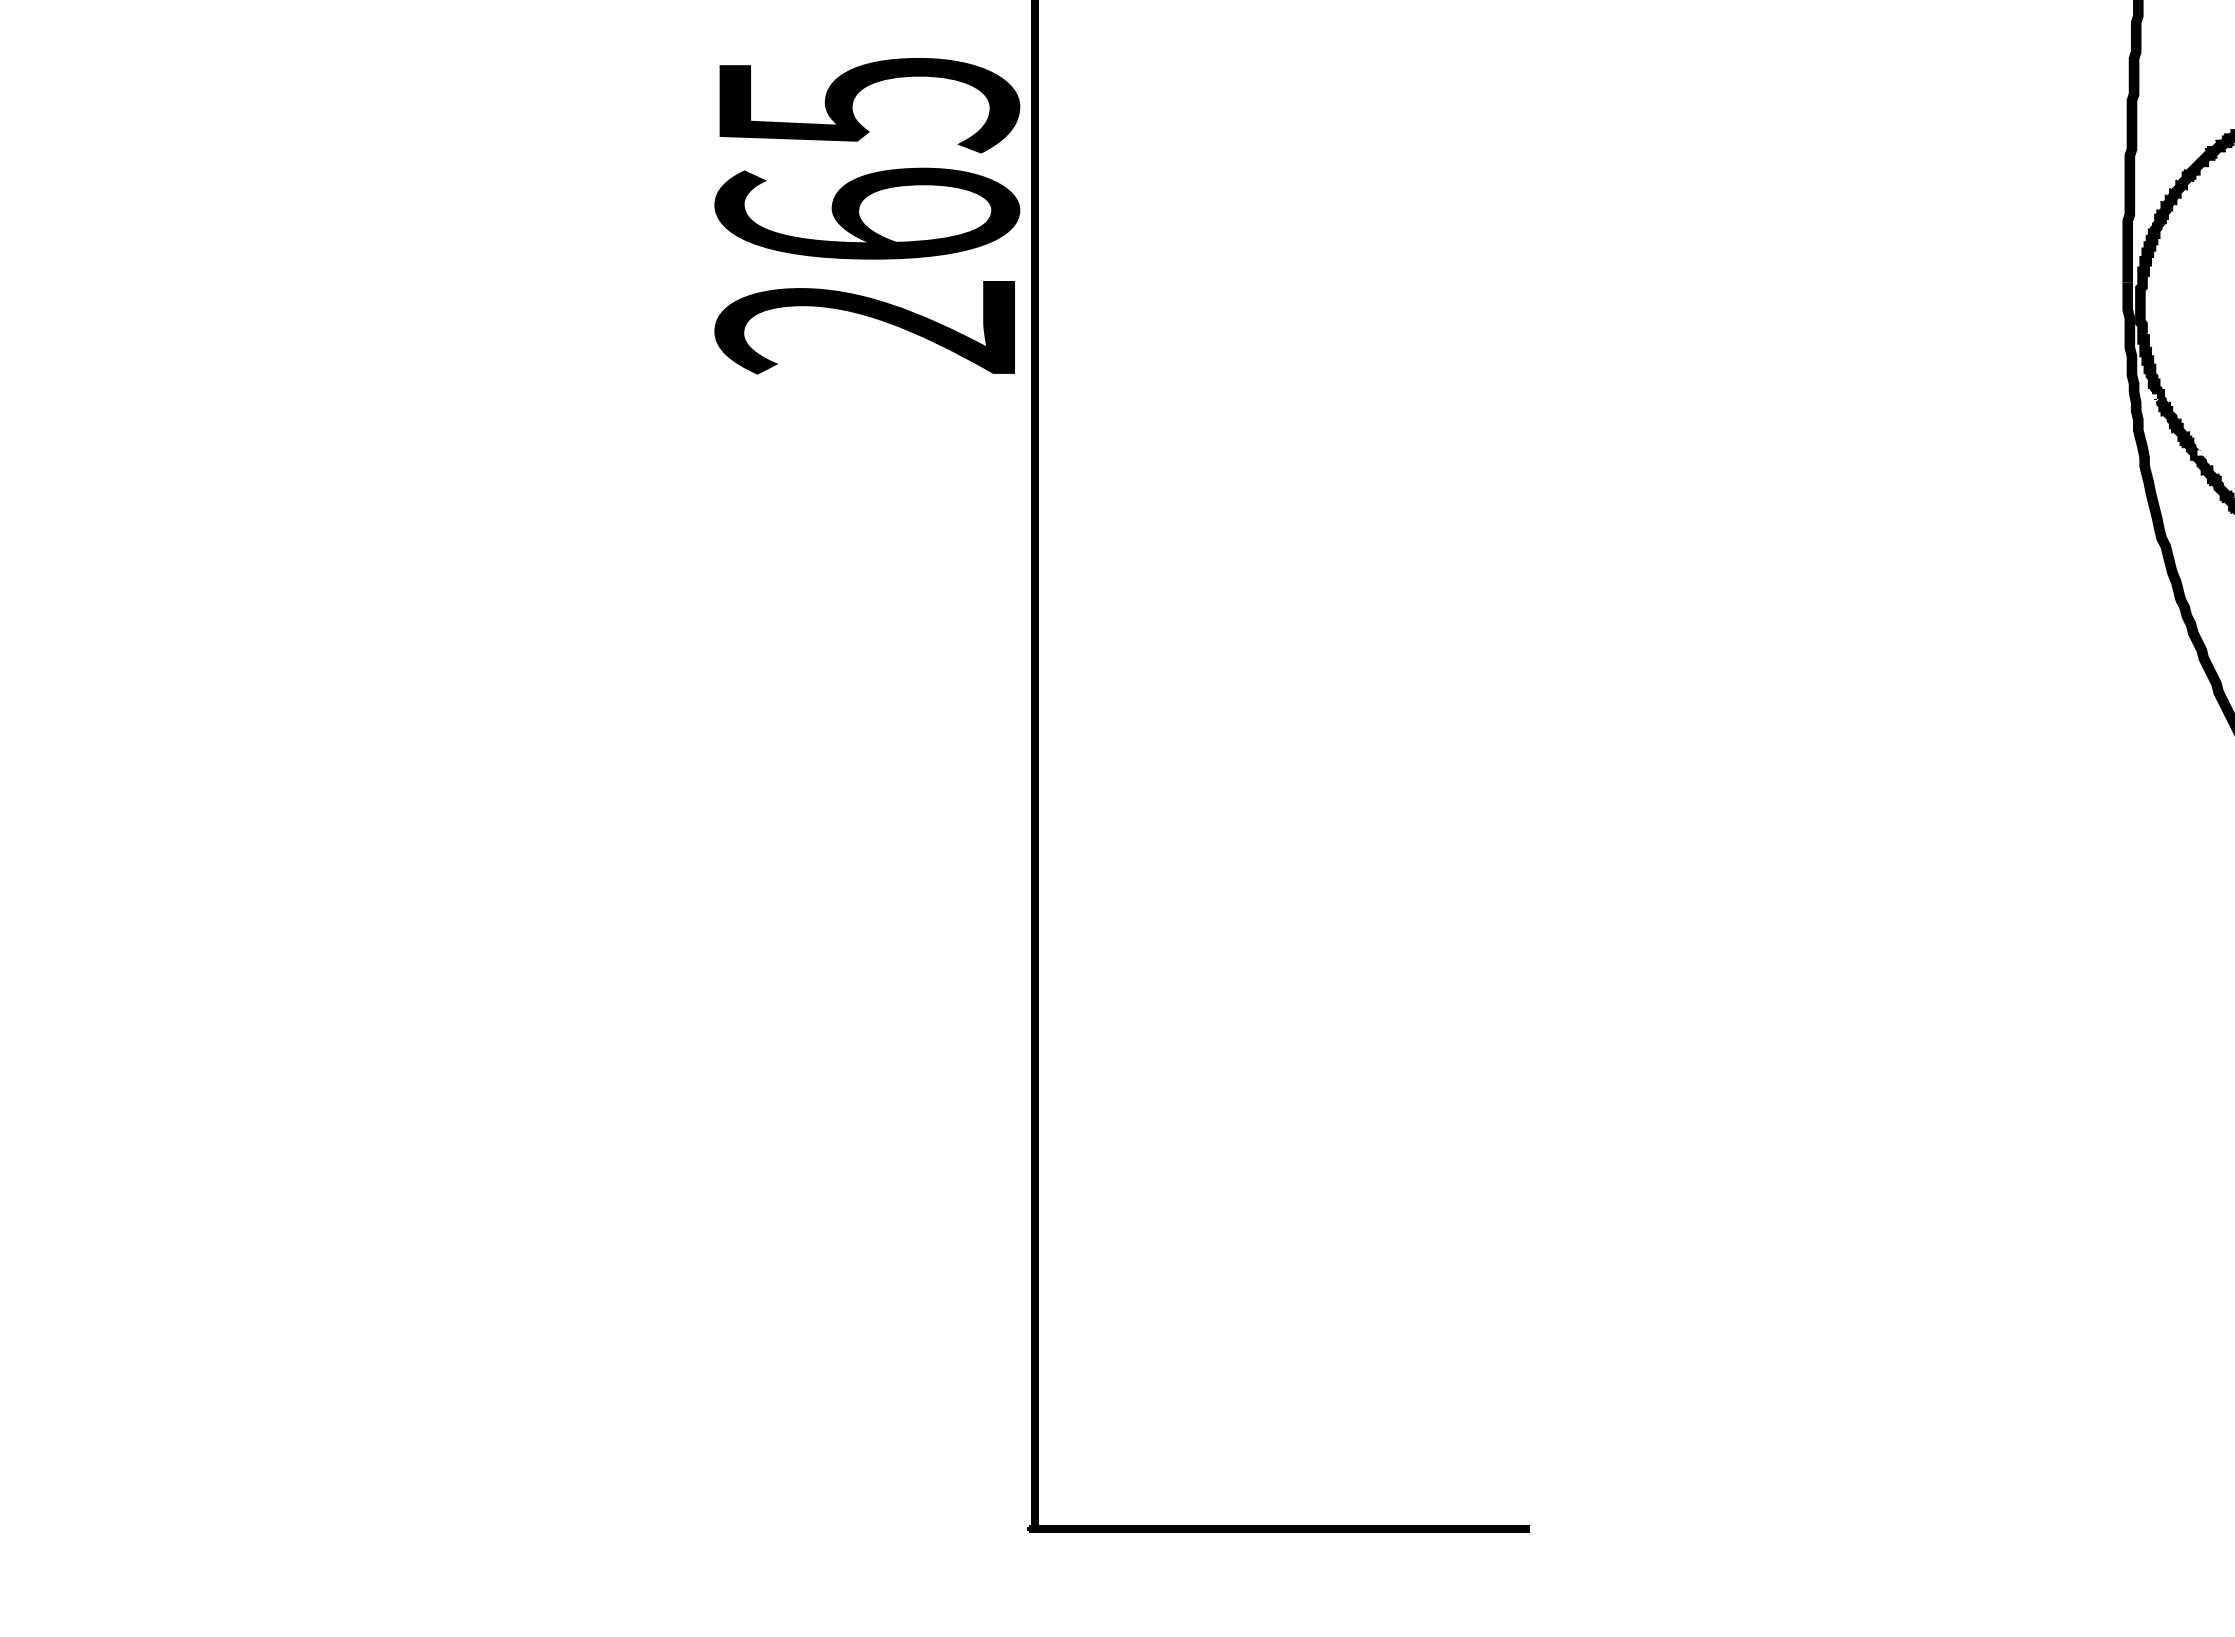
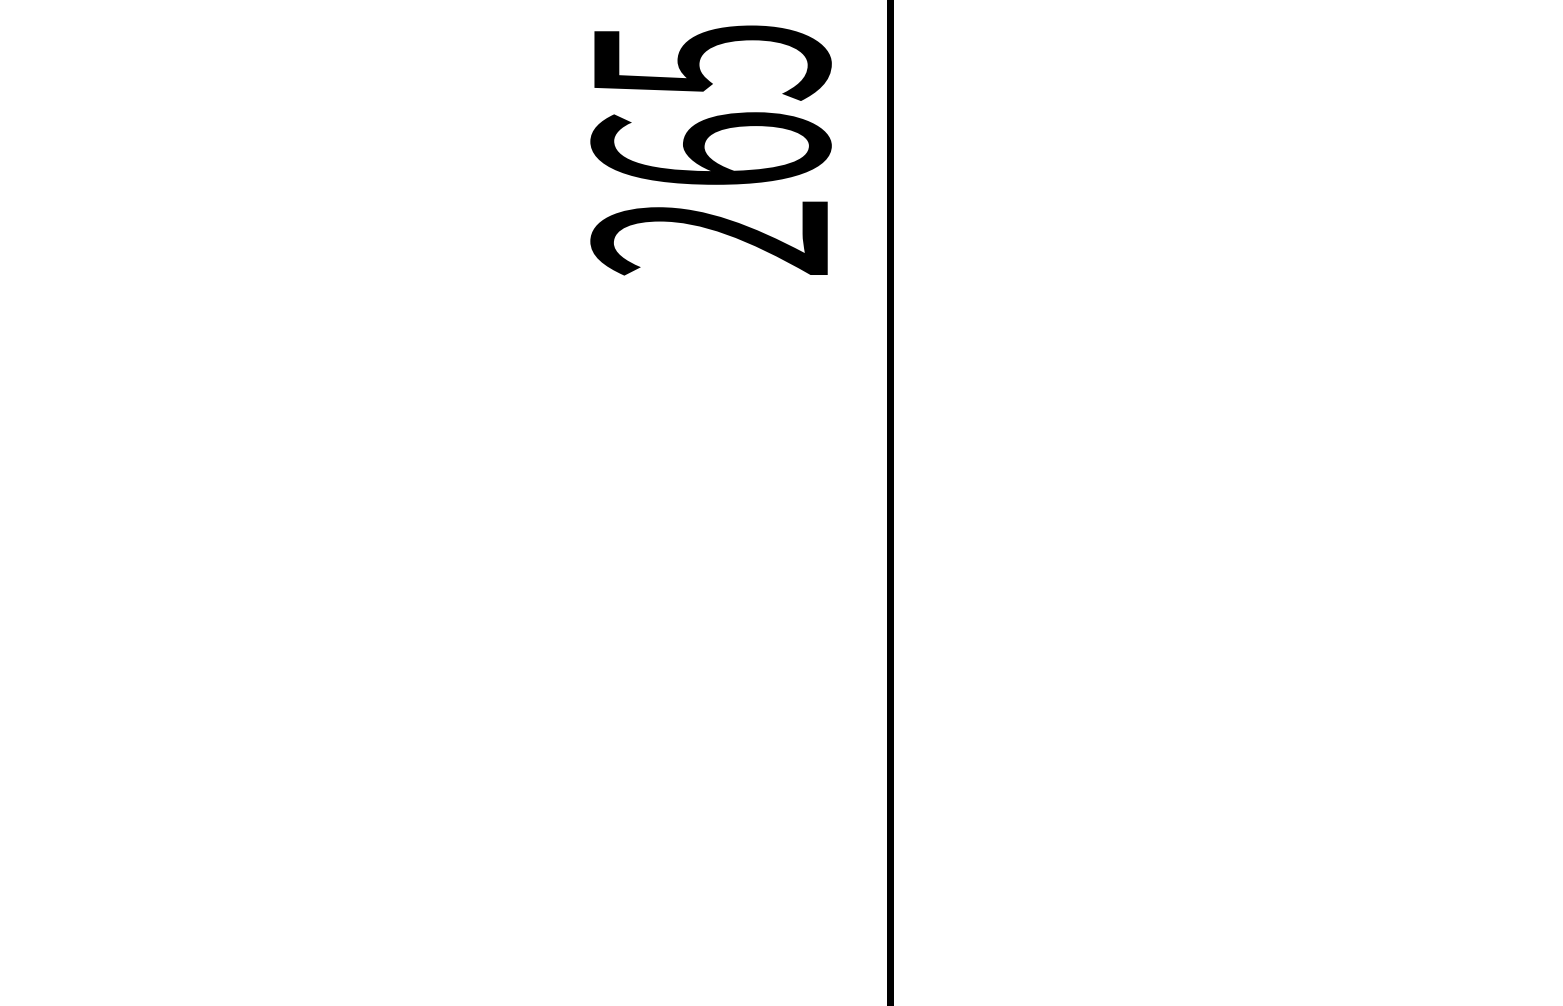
text: (867, 216) -> (711, 150), moved

